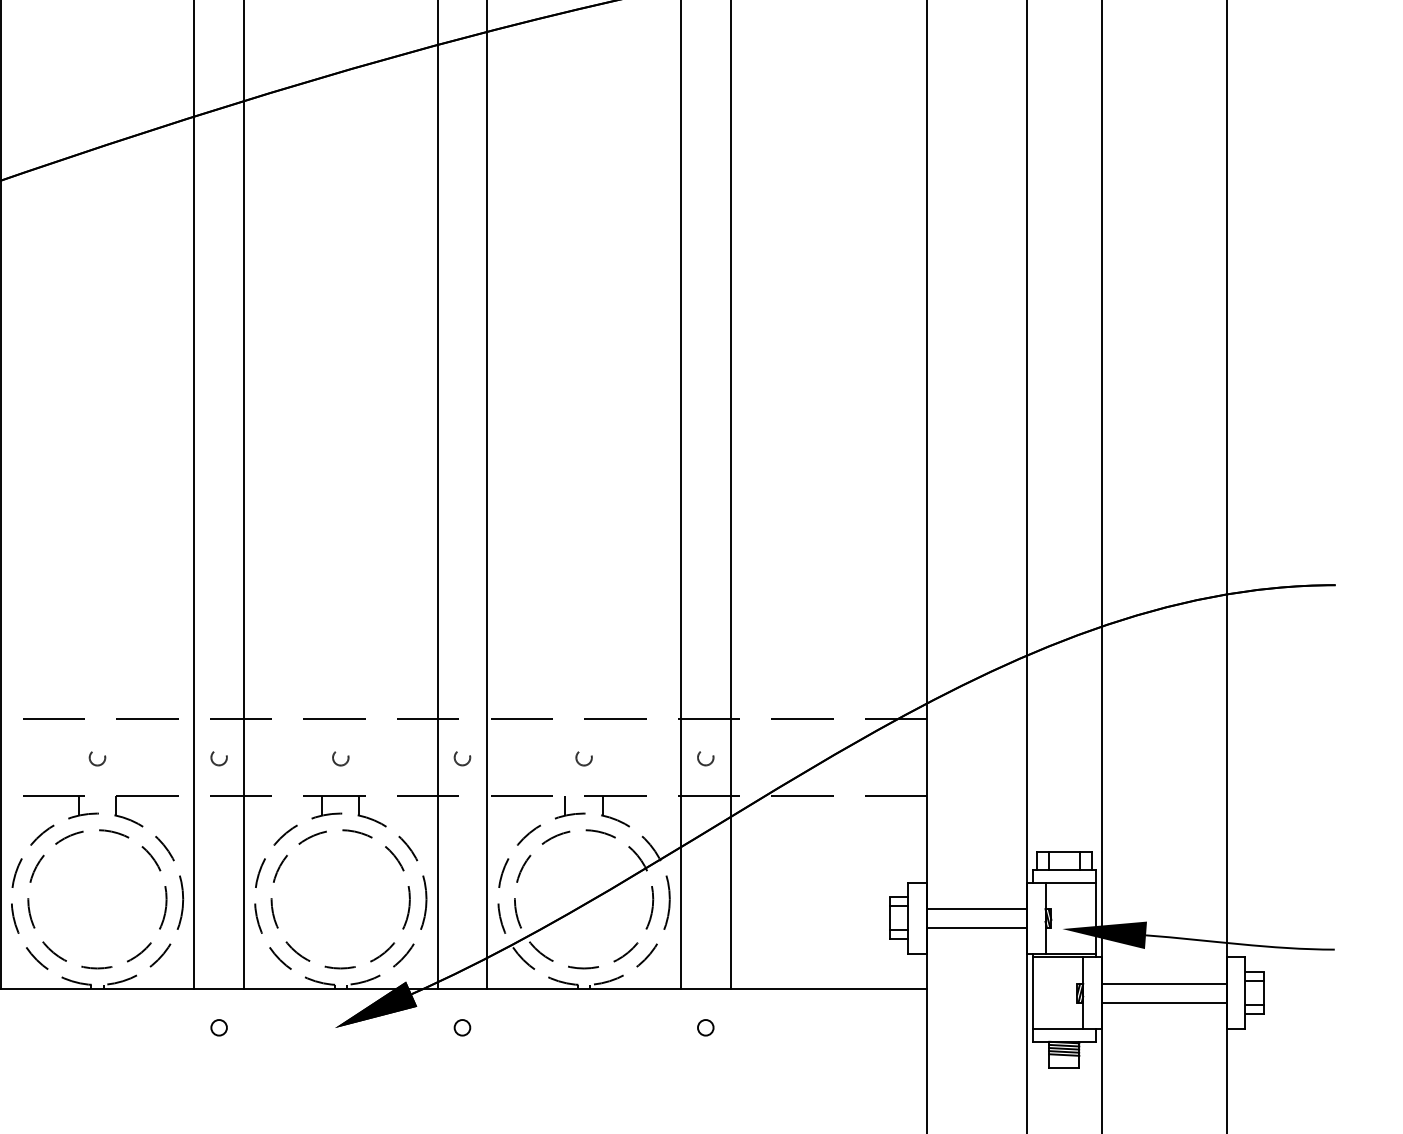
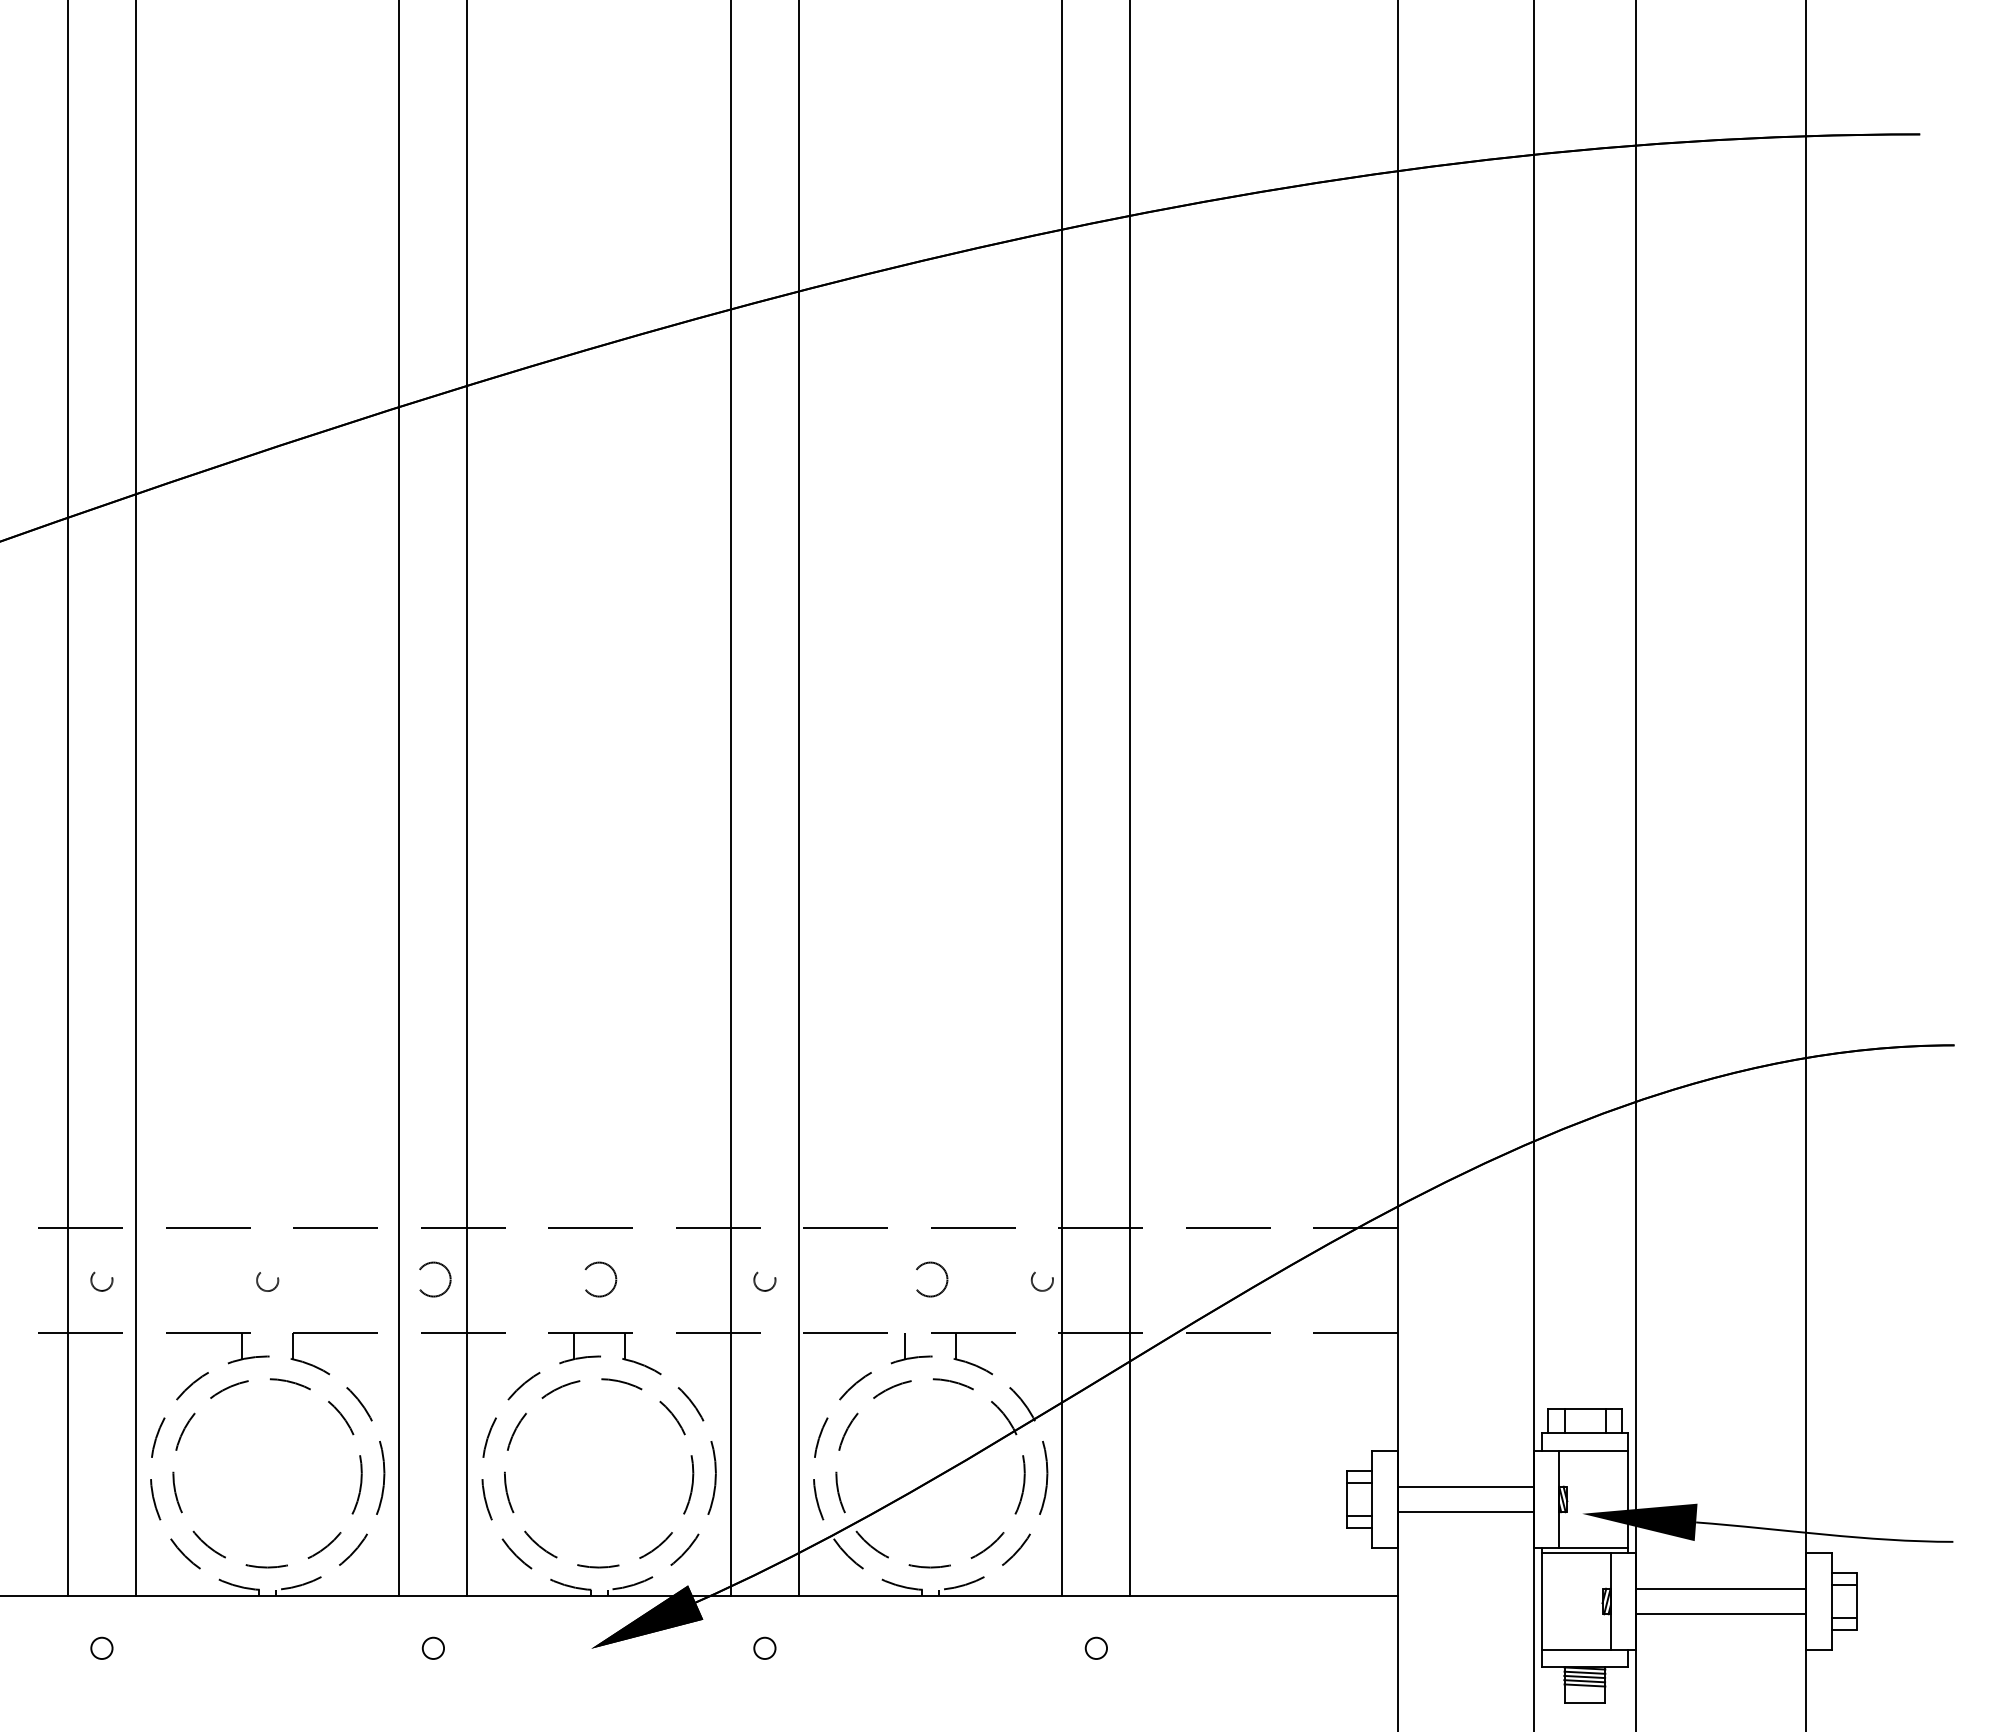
circle: (218, 758) -> (432, 1281), size x1.6
circle: (340, 758) -> (598, 1281), size x1.6
circle: (584, 758) -> (930, 1281), size x1.6
circle: (705, 758) -> (1041, 1281), moved

